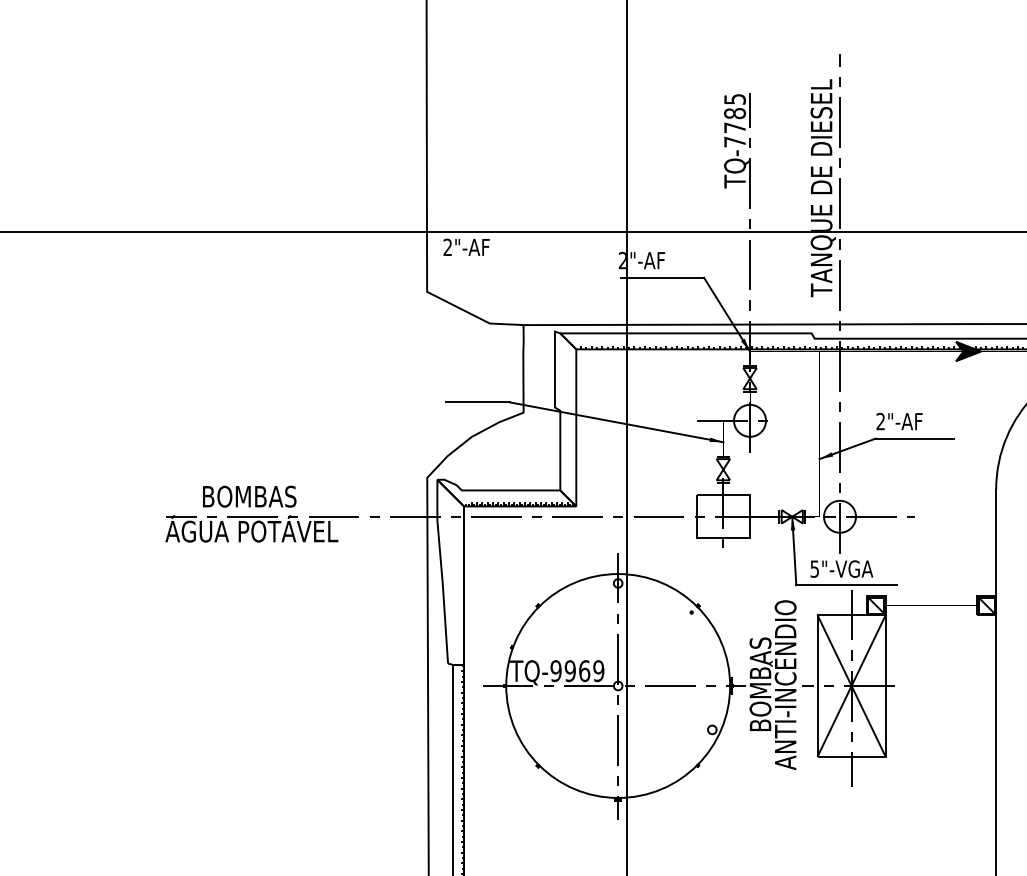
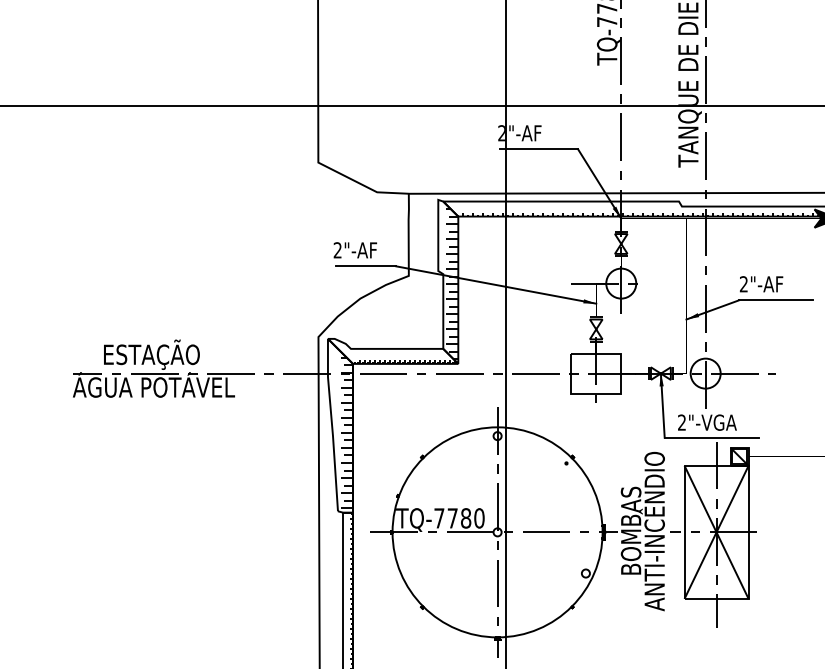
text: (466, 246) -> (355, 249), moved
hatch: (569, 421) -> (451, 284), added
text: (249, 496) -> (151, 354), BOMBAS -> ESTAÇÃO
text: (814, 568) -> (681, 422), 5"-VGA -> 2"-VGA
hatch: (457, 580) -> (346, 433), added
text: (577, 671) -> (459, 518), TQ-9969 -> TQ-7780

